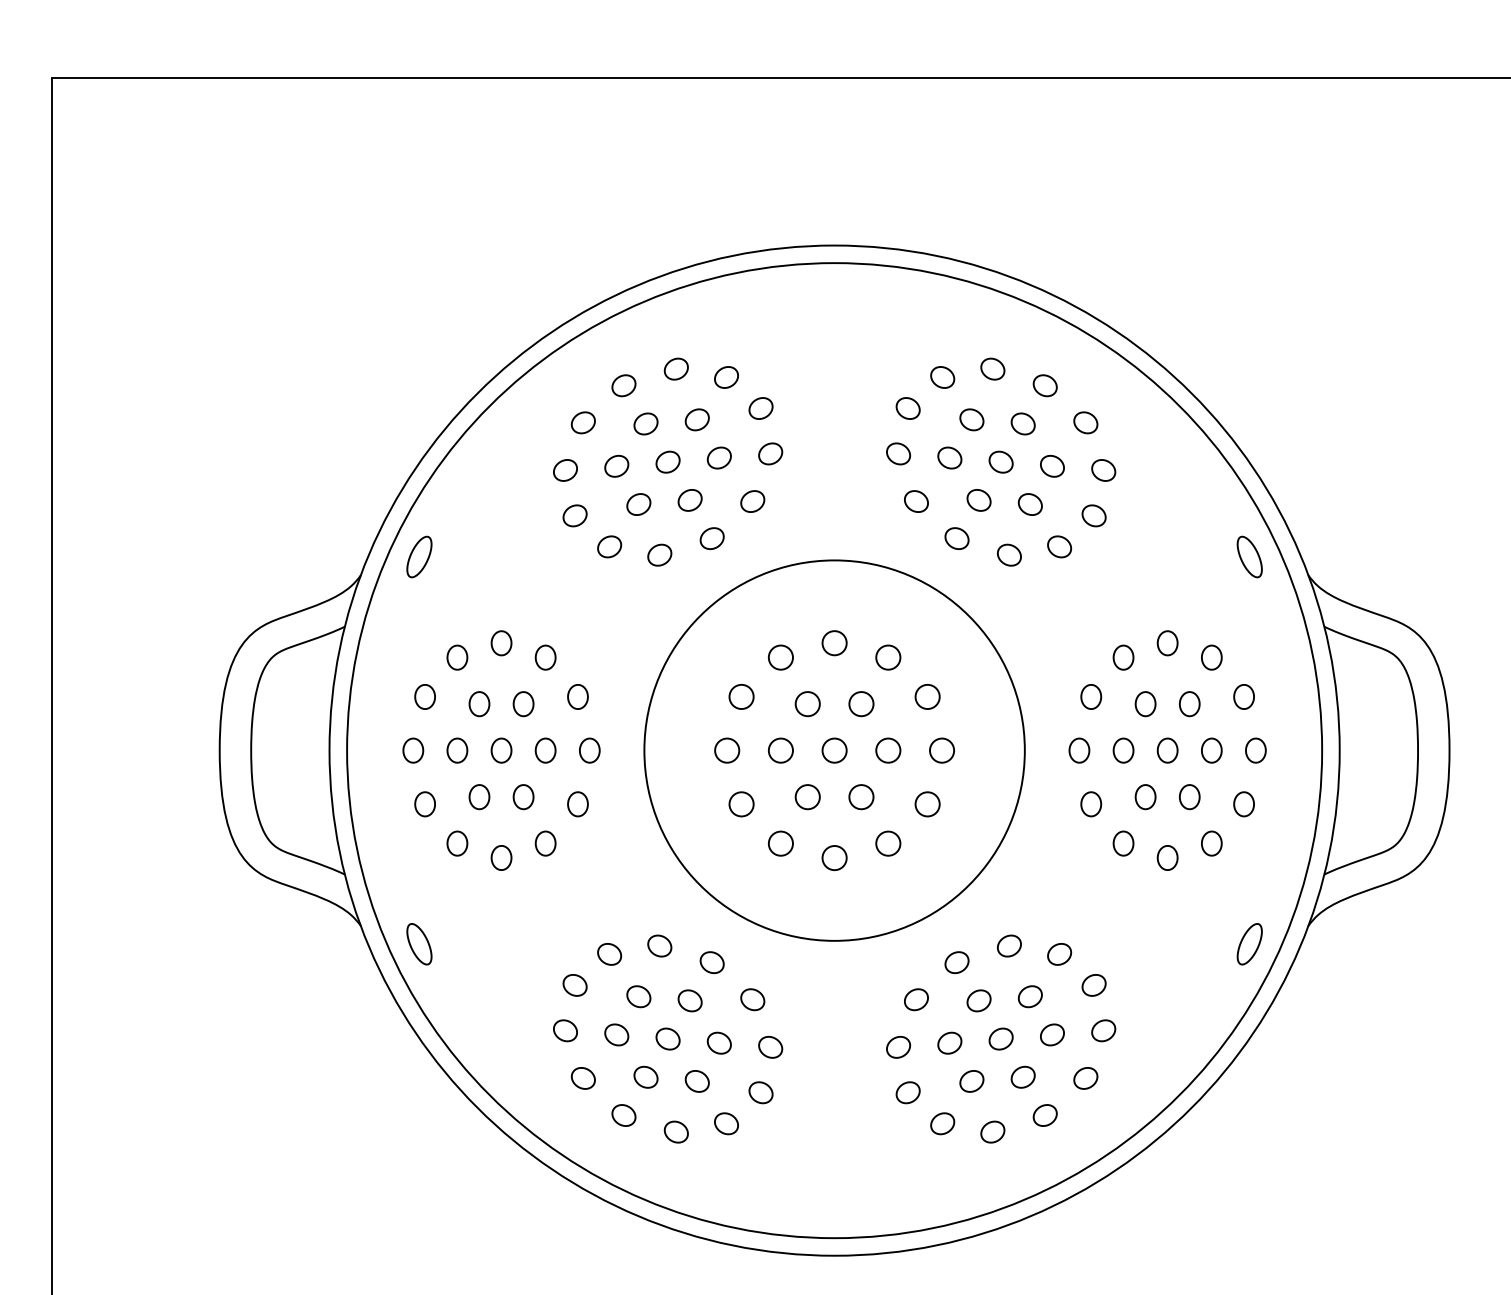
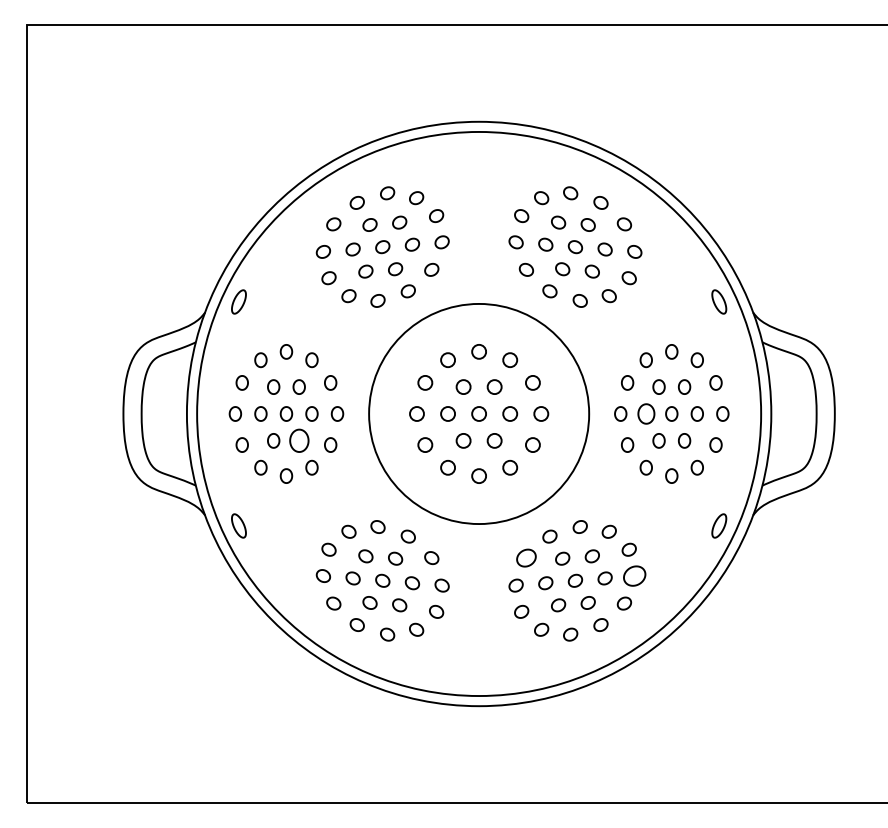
part: (1122, 749) -> (645, 413), size x1.4
part: (522, 796) -> (298, 440), size x1.6
part: (916, 998) -> (526, 557), size x1.4
part: (1103, 1029) -> (634, 575), size x1.6

